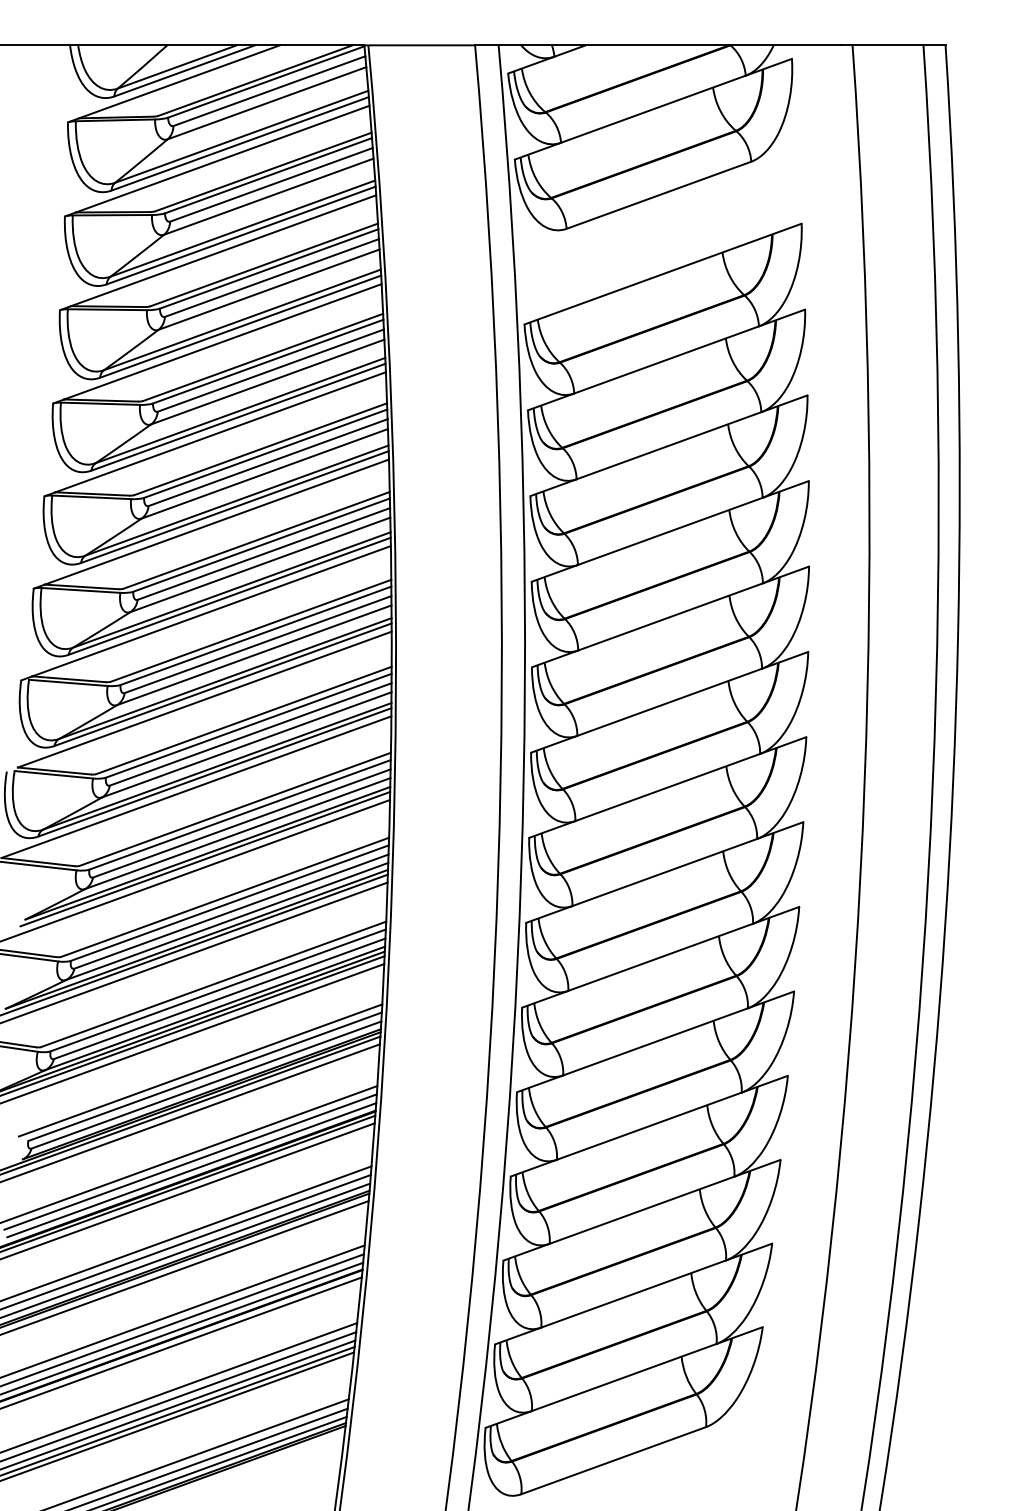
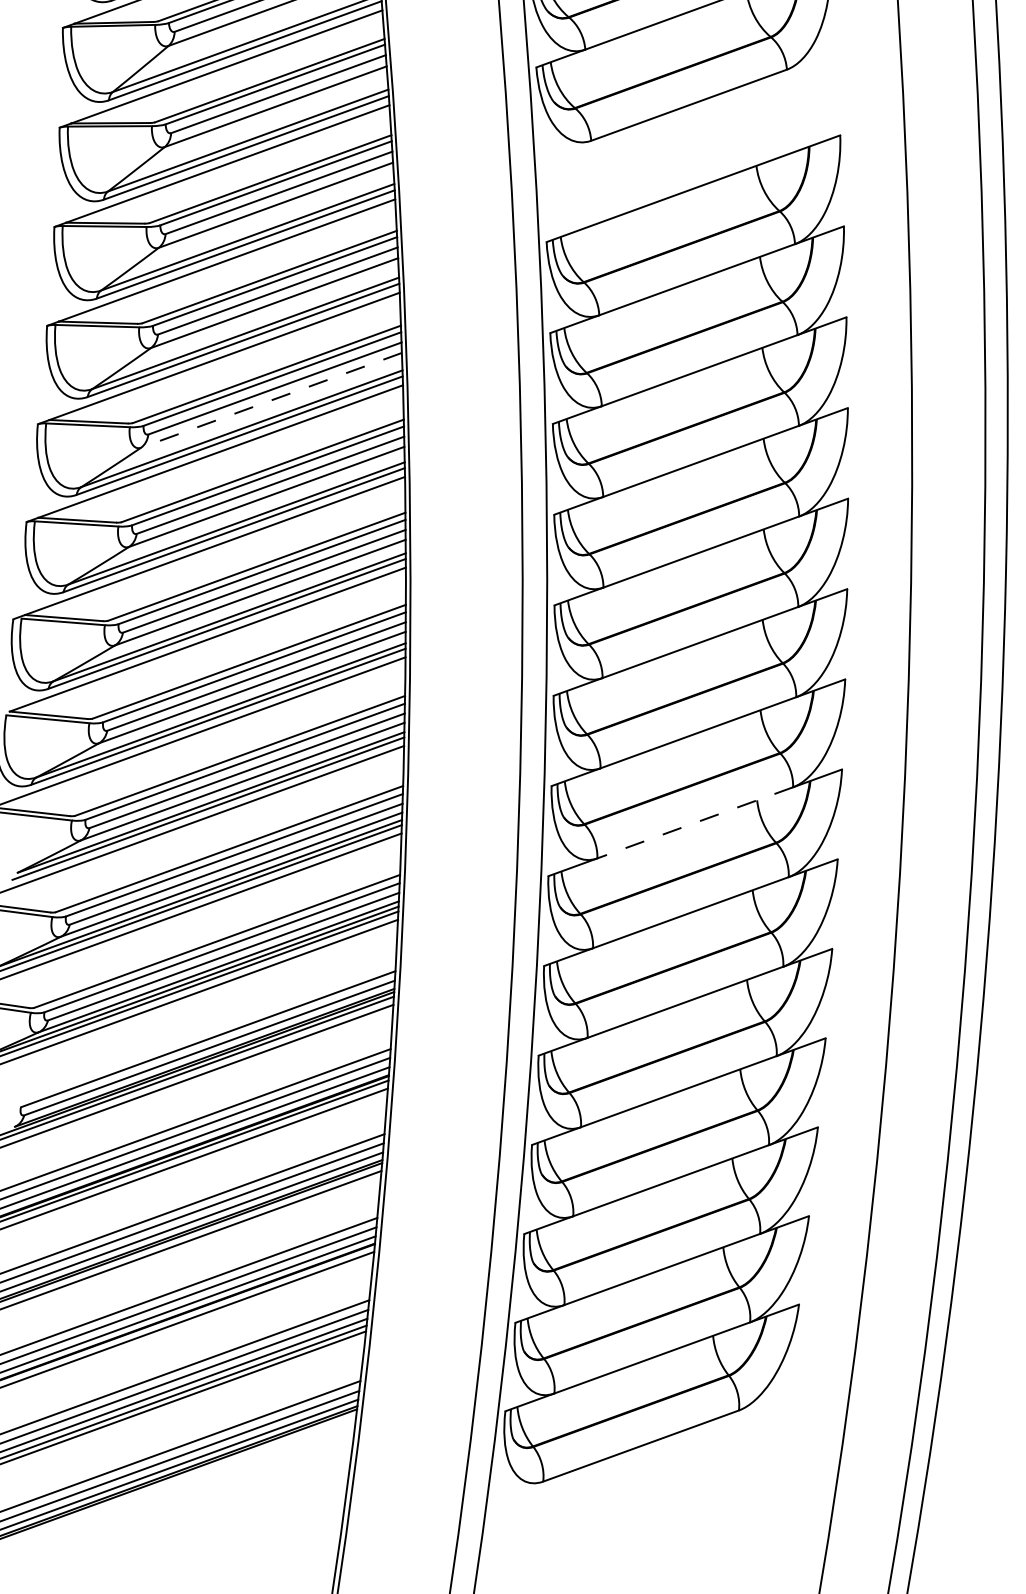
line: (264, 473) -> (271, 400), solid -> dashed
line: (664, 872) -> (694, 822), solid -> dashed
line: (200, 1070) -> (203, 1032), removed

